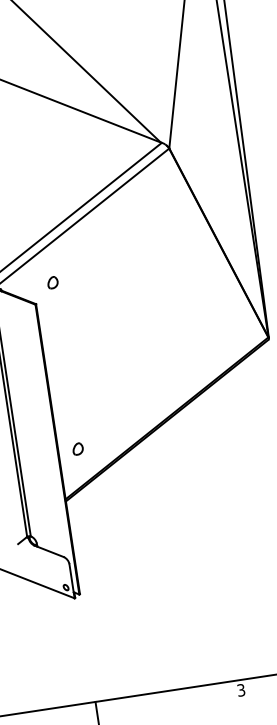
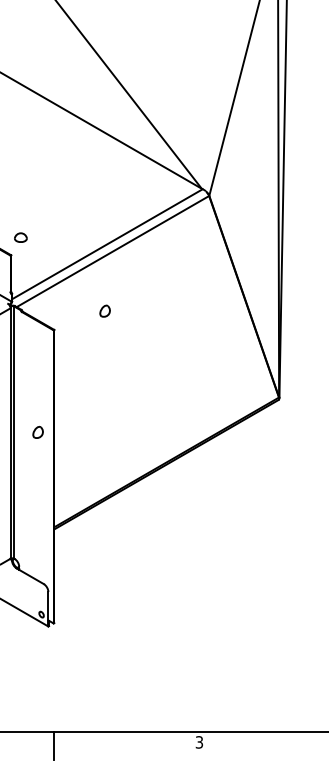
part: (52, 282) -> (104, 310), moved
part: (77, 449) -> (37, 432), moved

